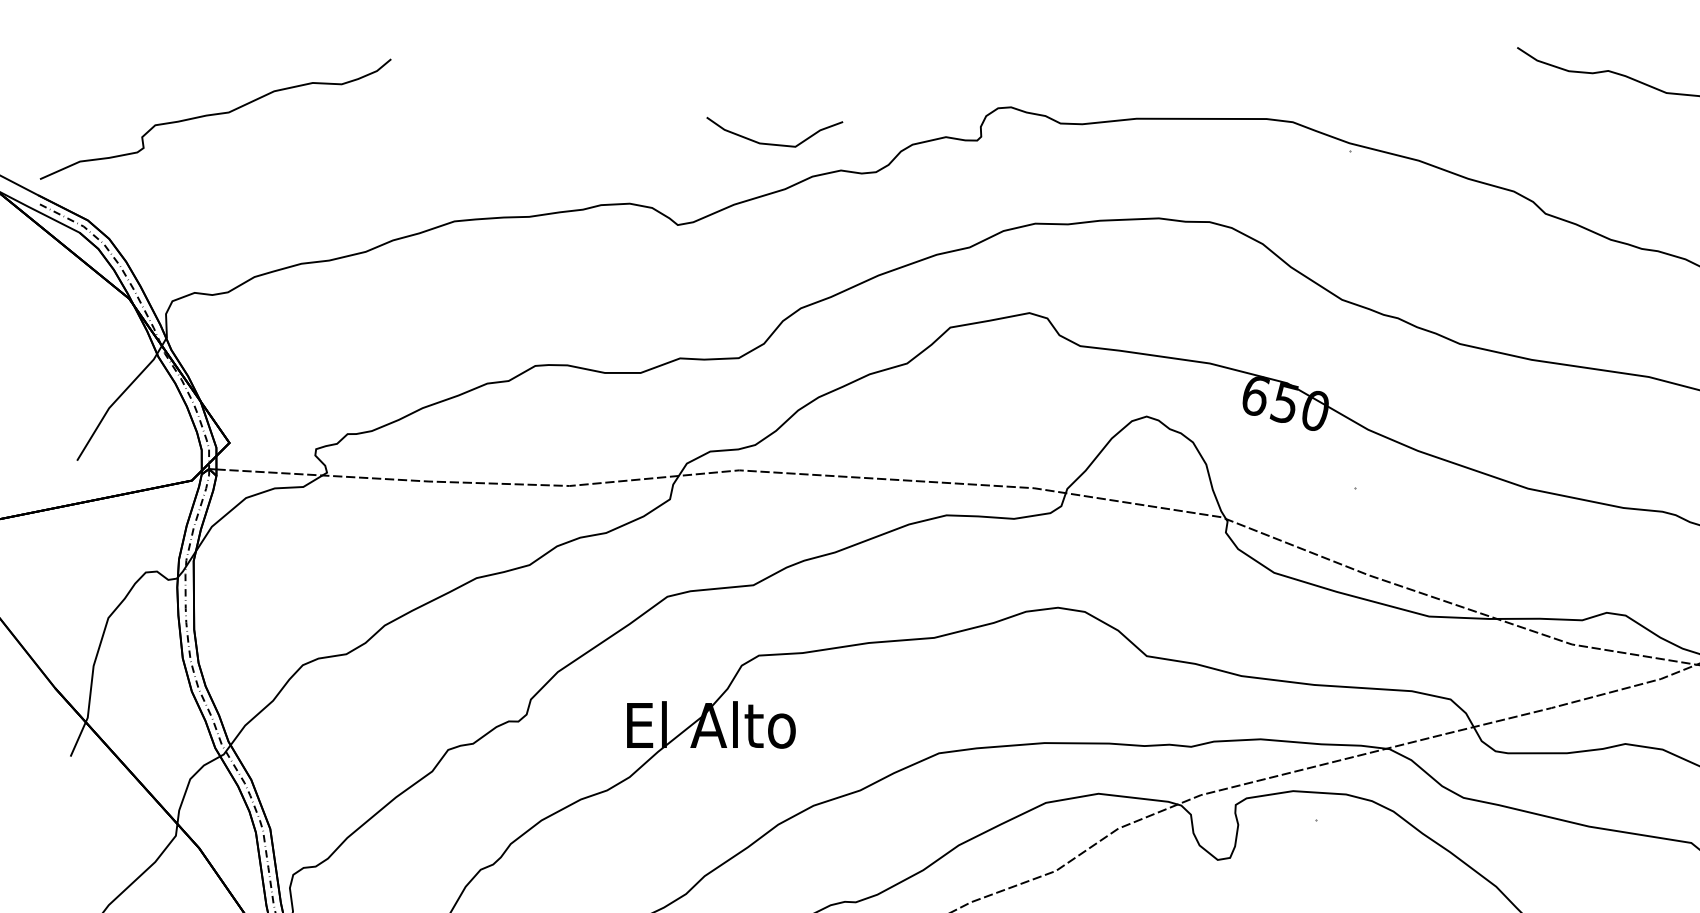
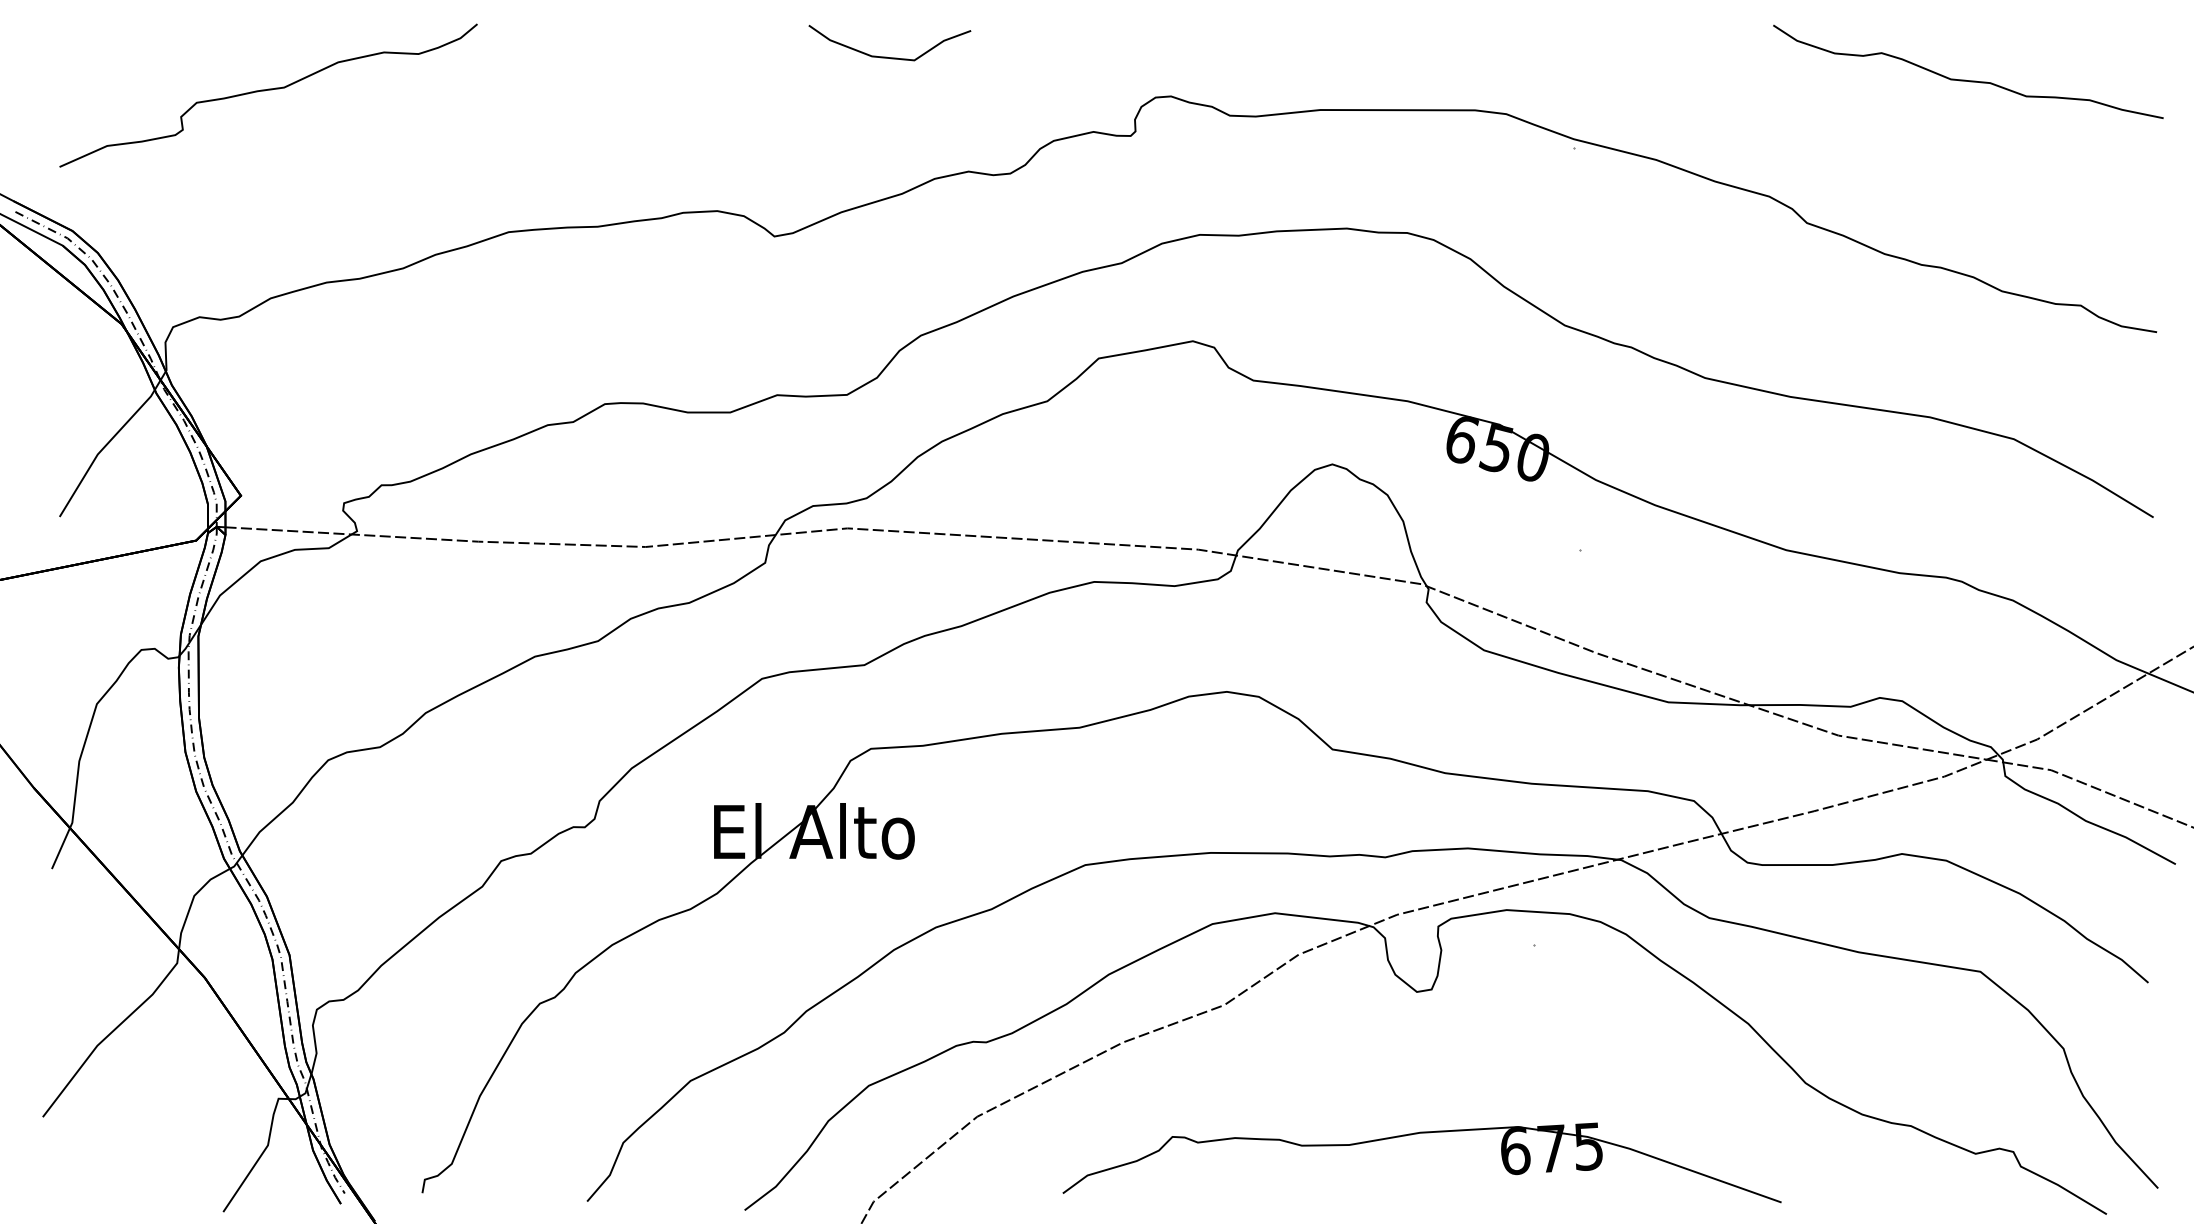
curve: (215, 114) -> (268, 90), moved
curve: (771, 143) -> (886, 56), moved

